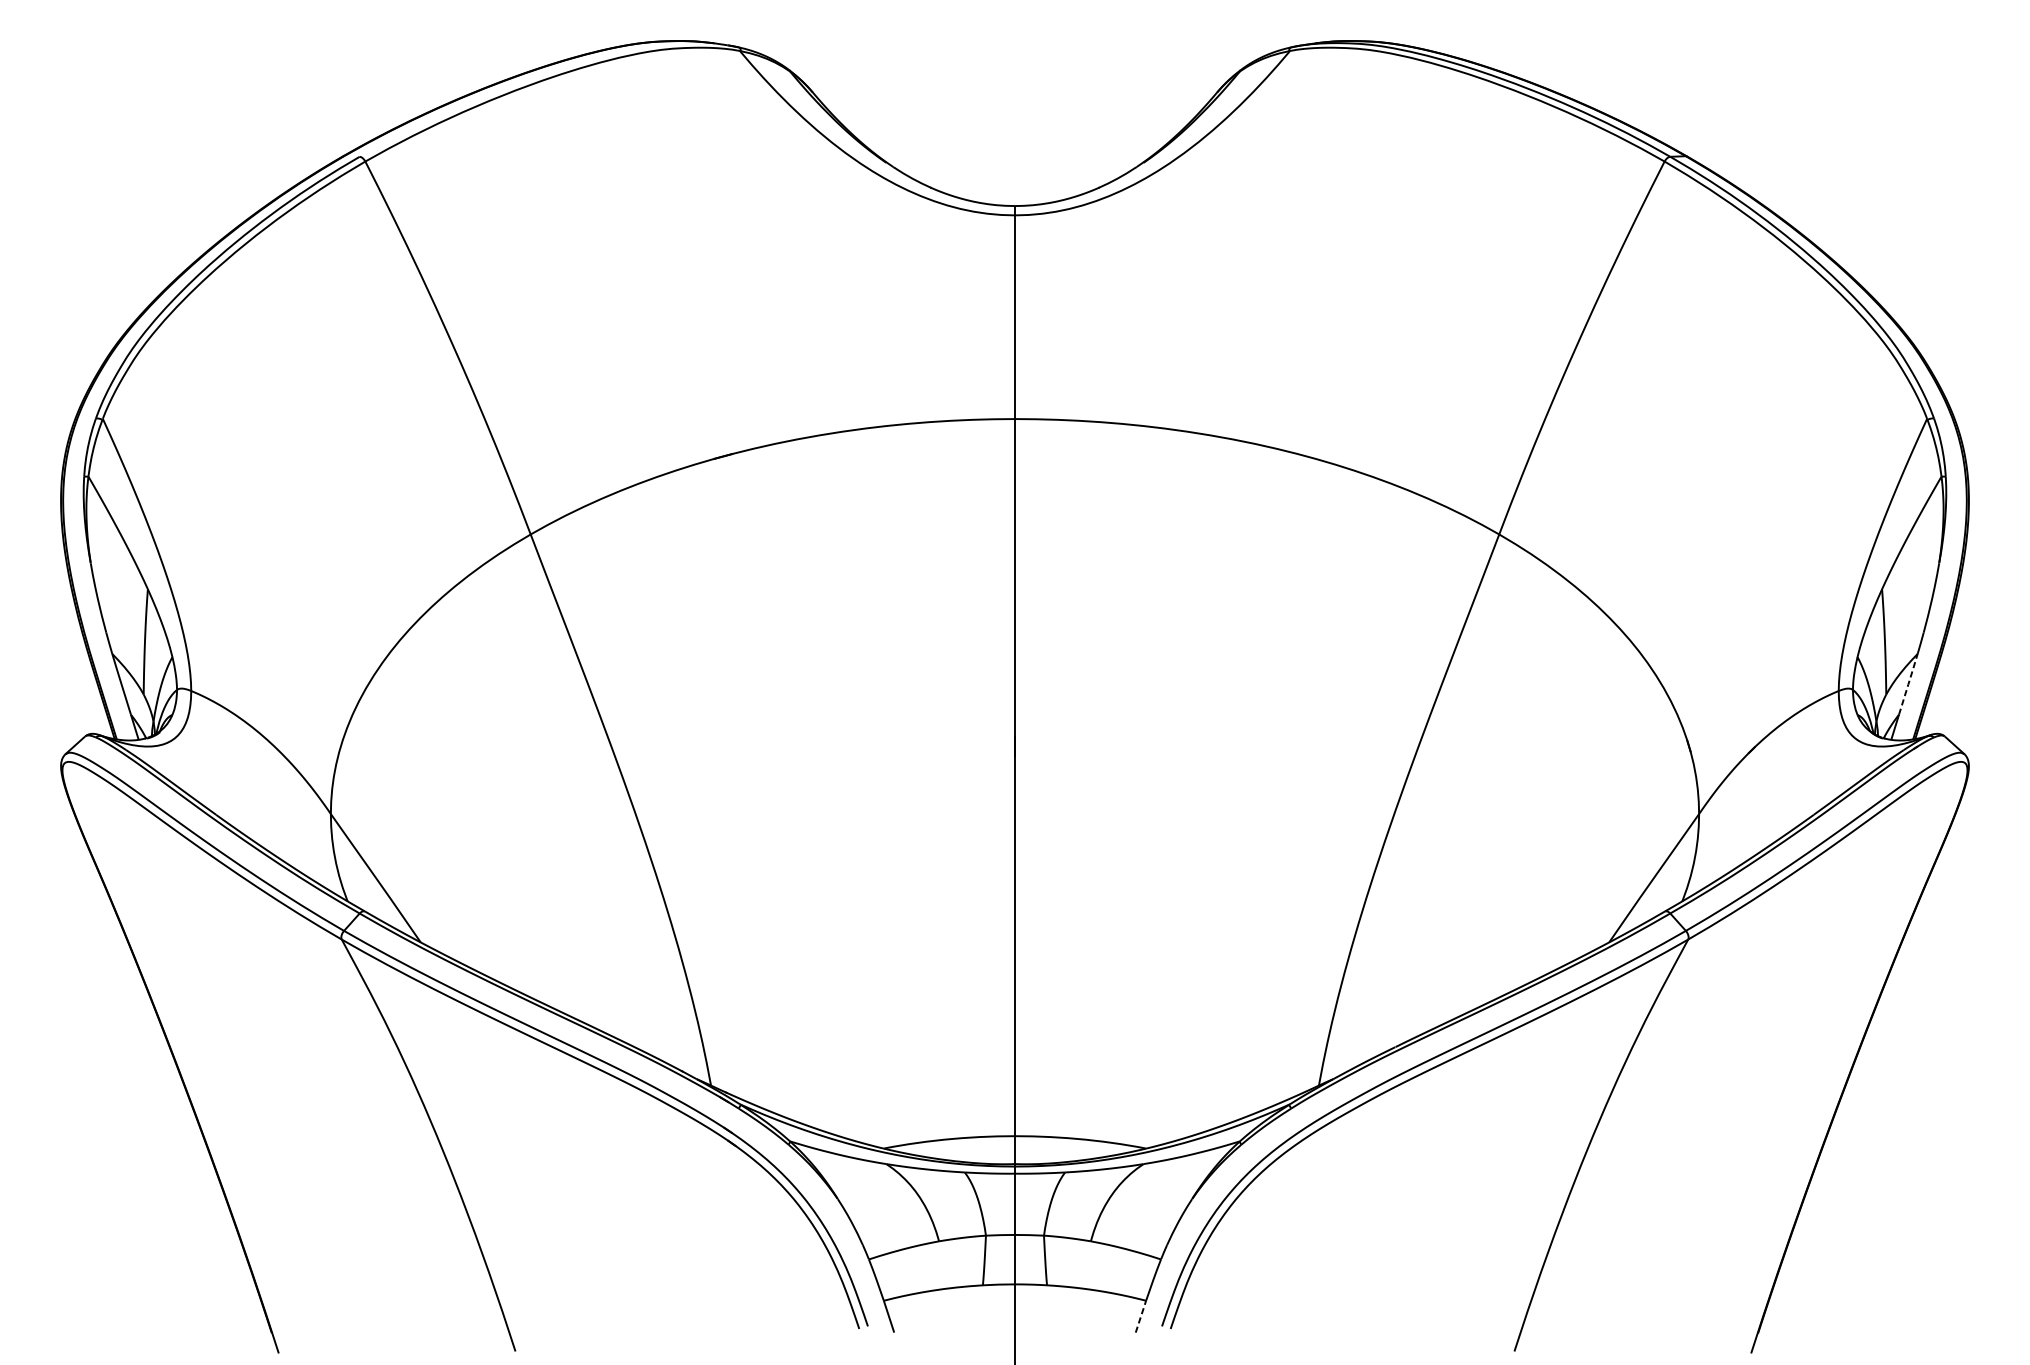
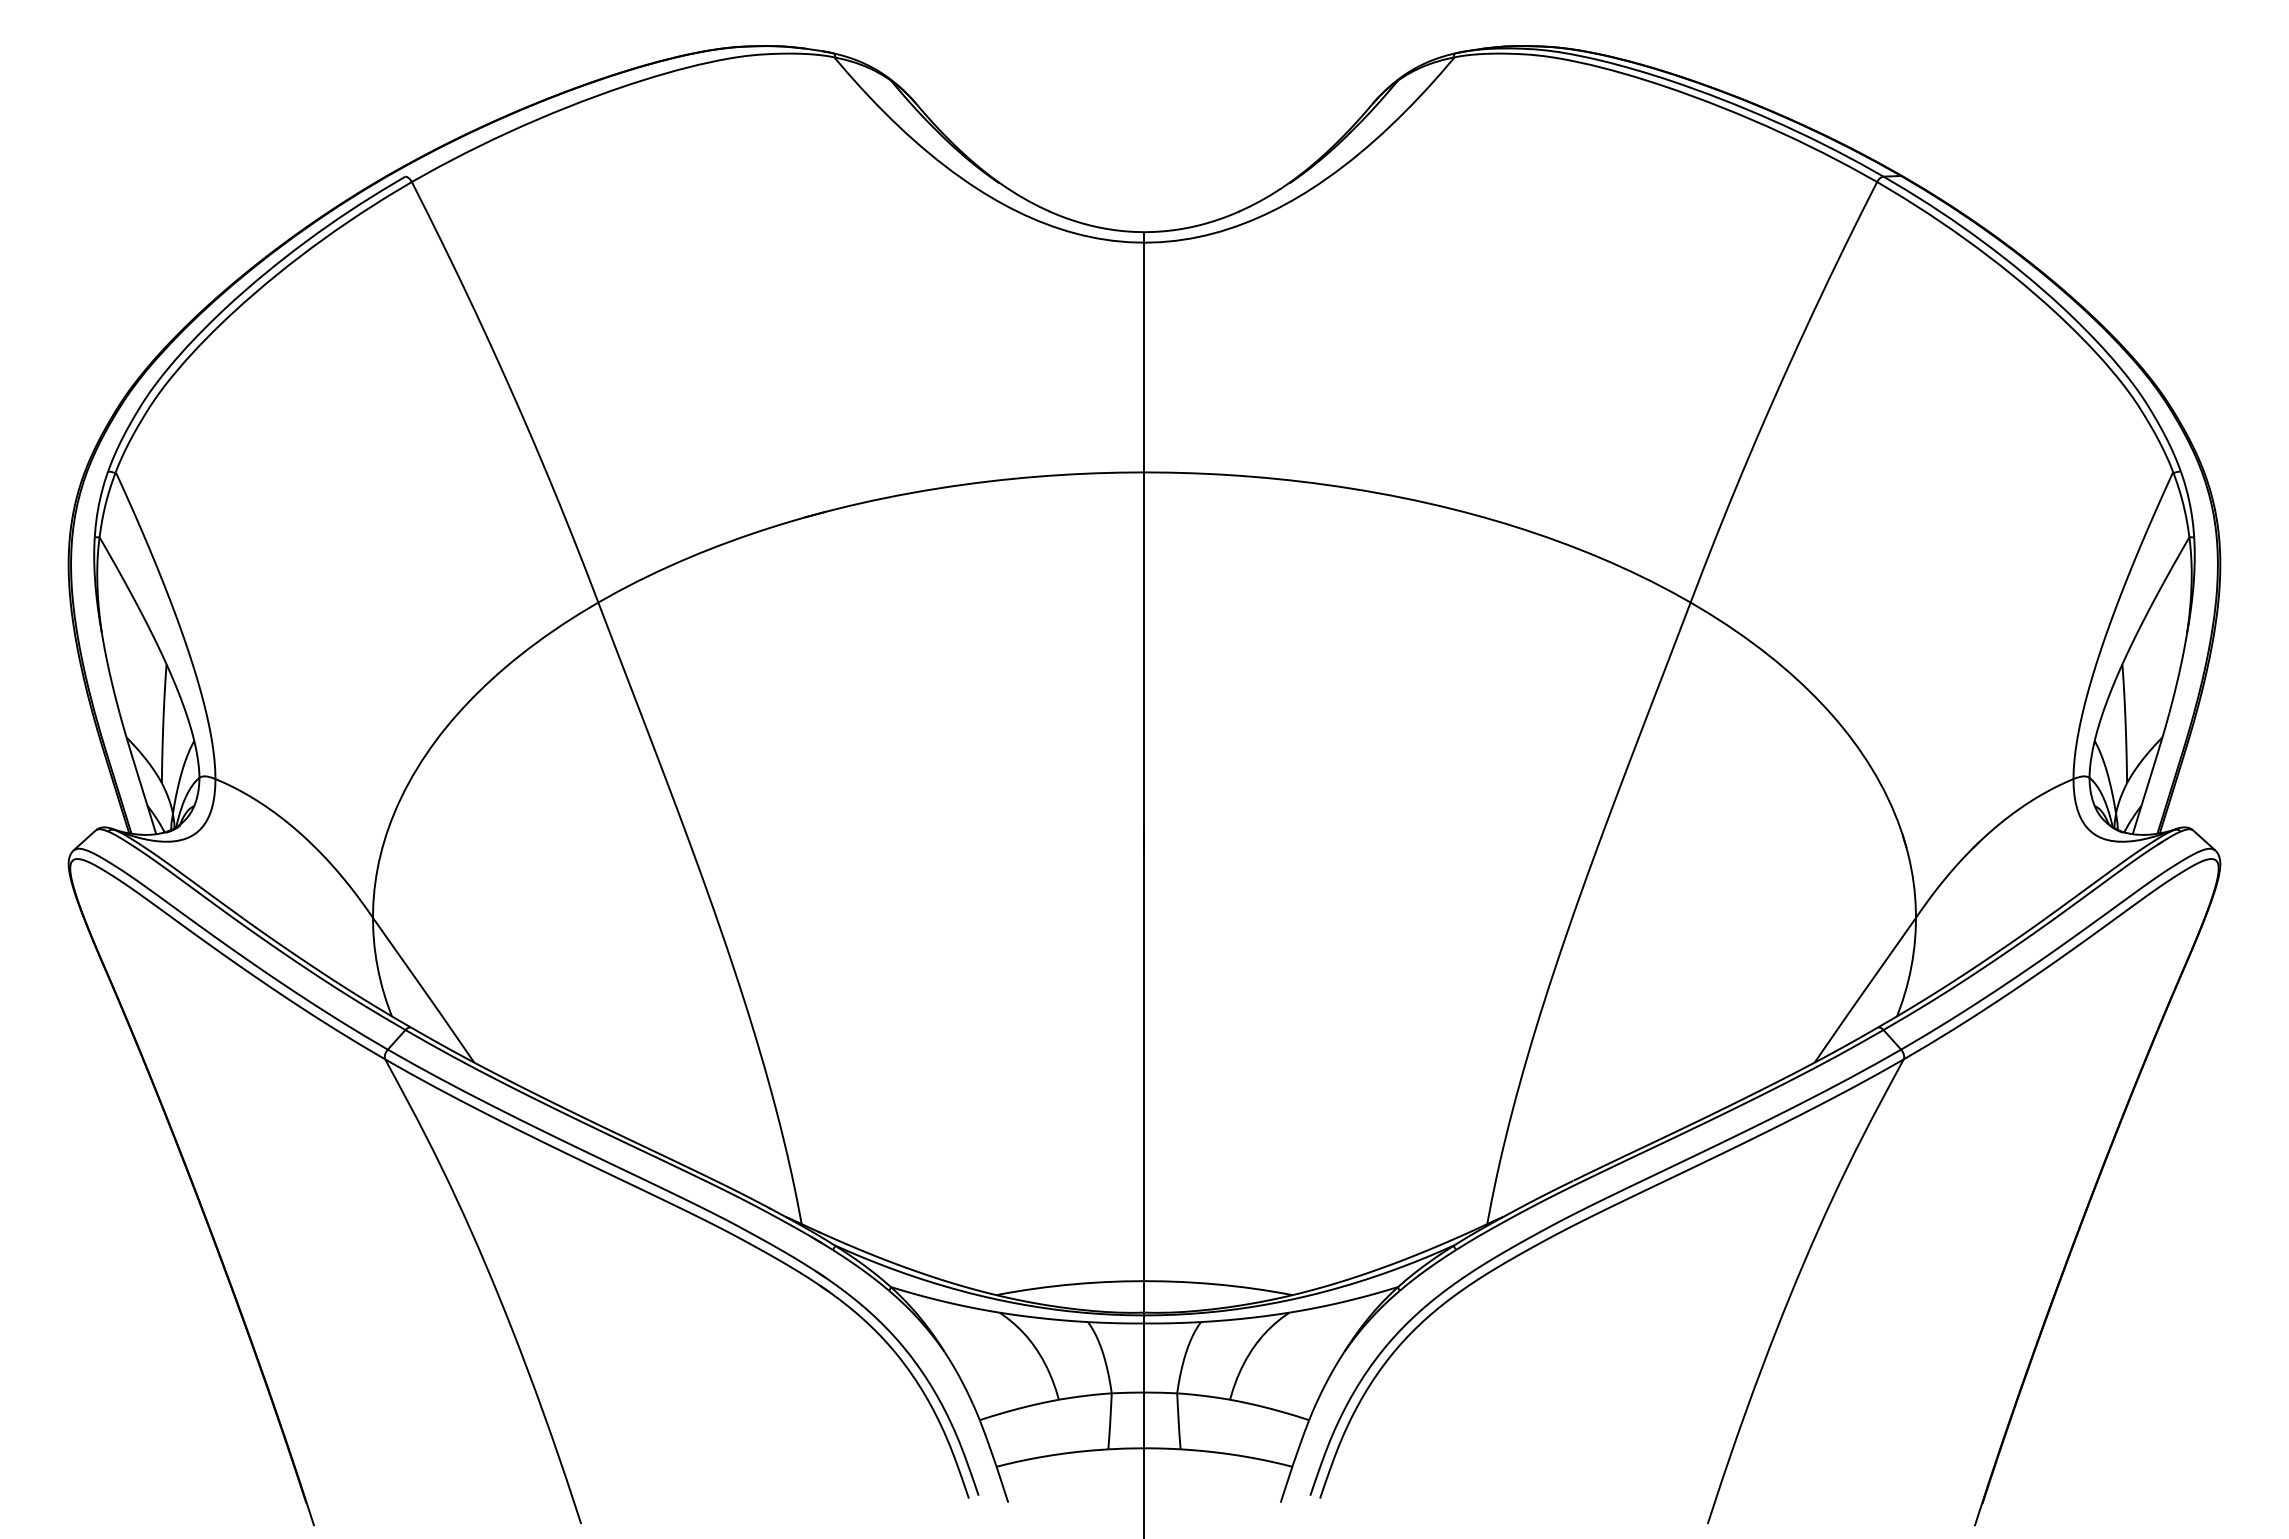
line: (1908, 683) -> (2152, 770), dashed -> solid
line: (1140, 1316) -> (1286, 1484), dashed -> solid

